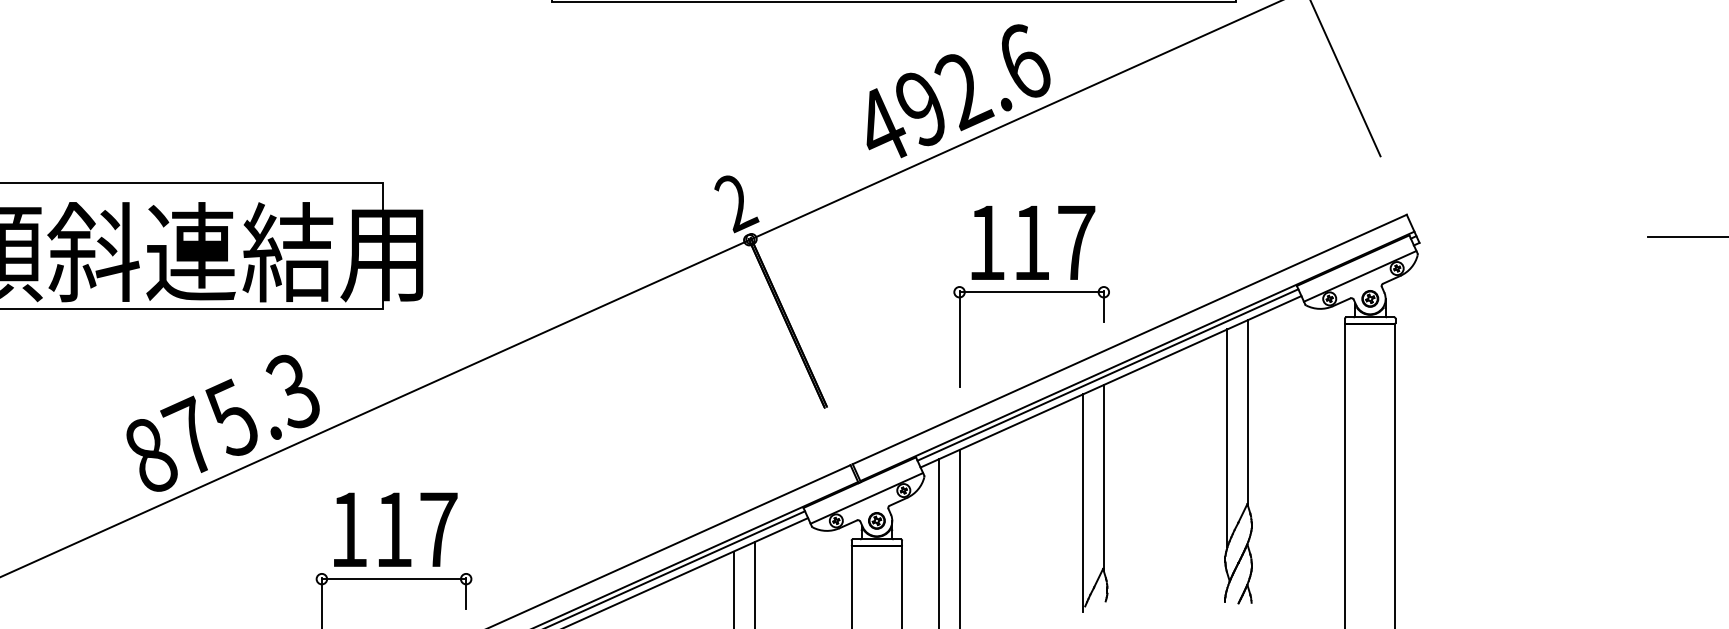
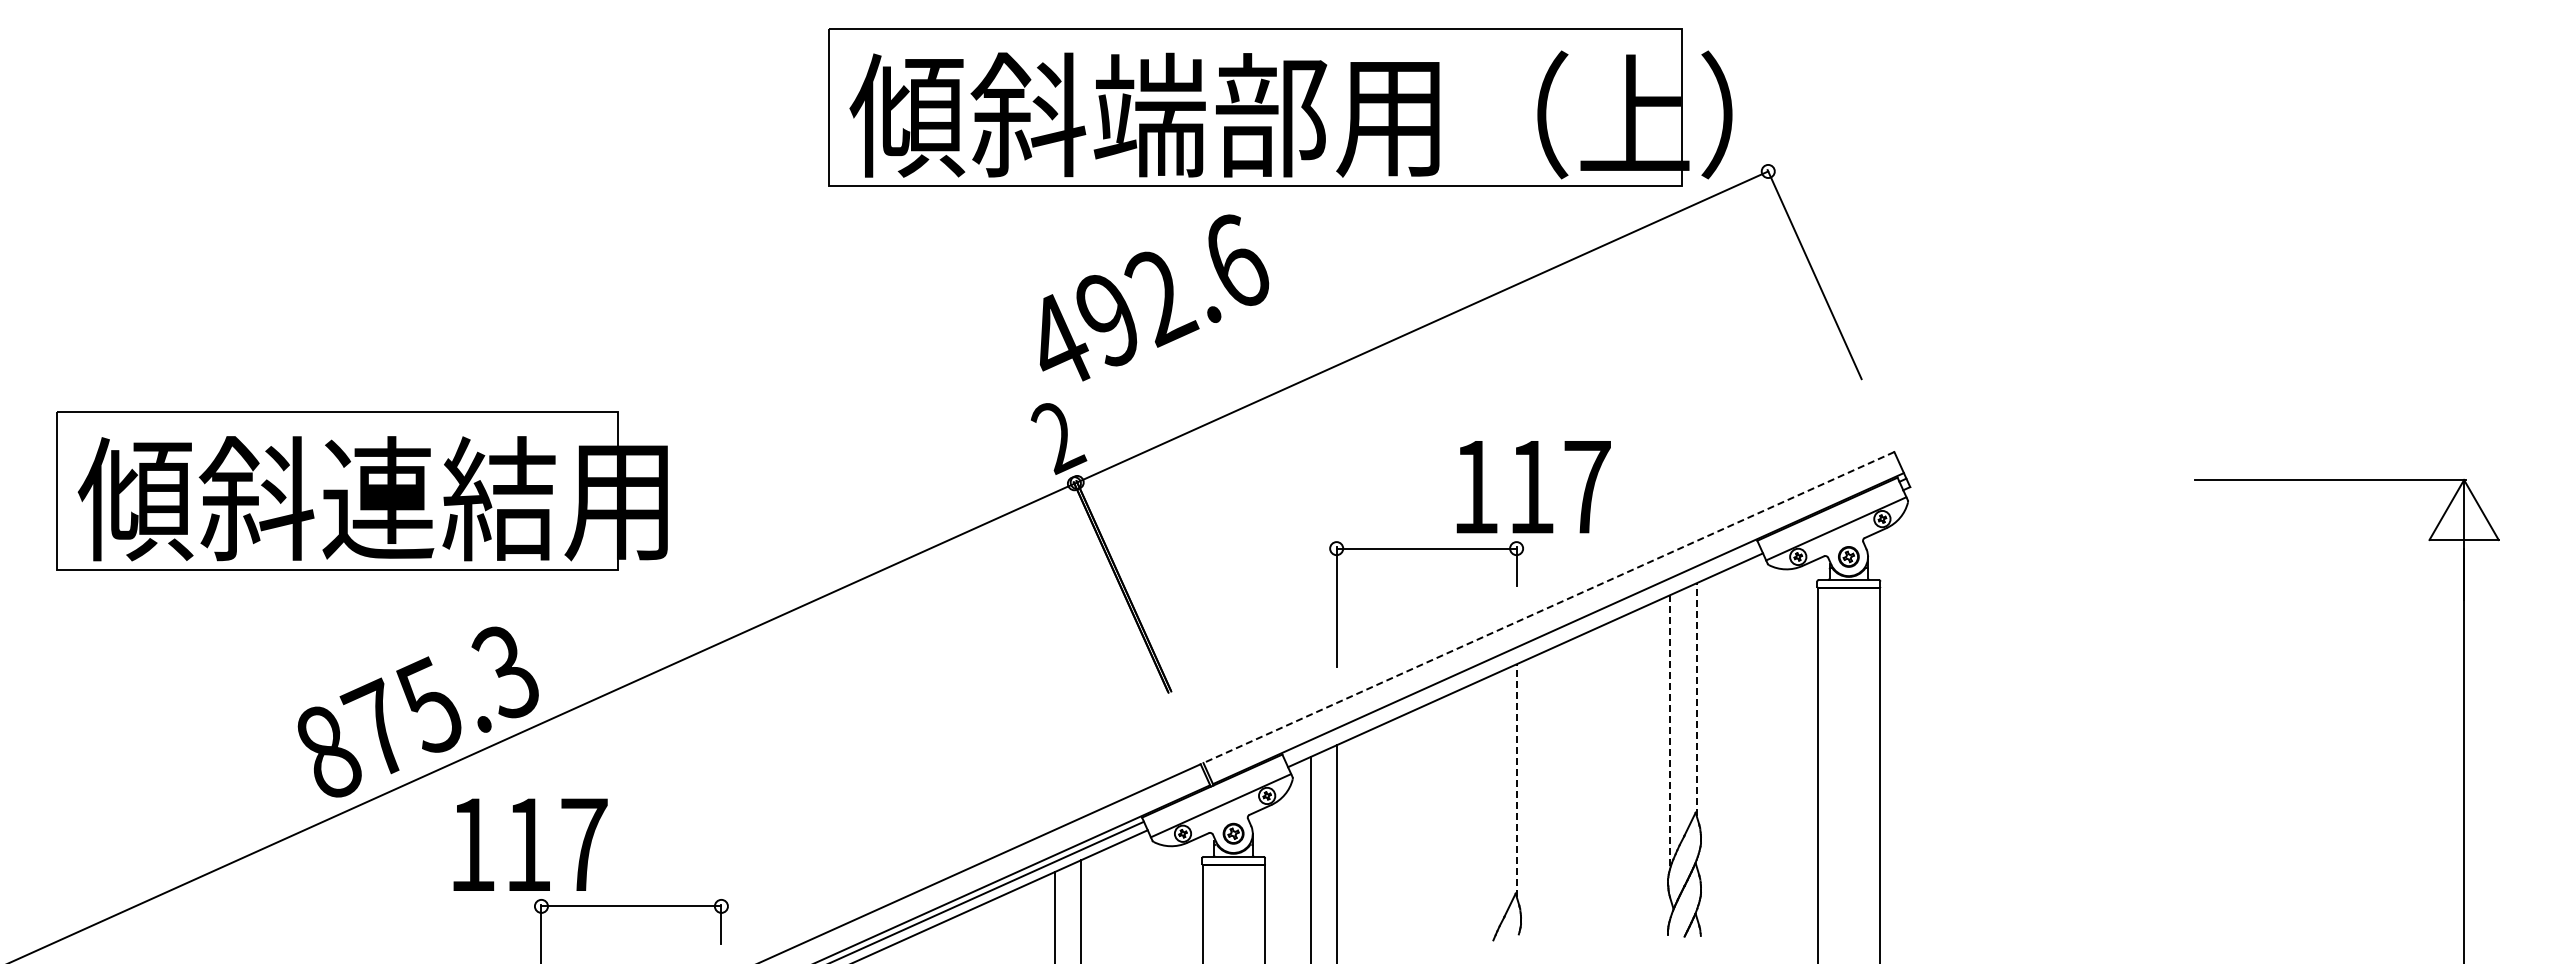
text: (958, 90) -> (1154, 297), moved
text: (1033, 243) -> (1533, 487), moved
line: (1129, 339) -> (1548, 607), solid -> dashed
line: (1107, 374) -> (1521, 651), removed
line: (1248, 413) -> (1696, 699), solid -> dashed
line: (1227, 438) -> (1670, 730), solid -> dashed
line: (1103, 477) -> (1516, 779), solid -> dashed
line: (1082, 503) -> (1490, 811), removed
text: (395, 529) -> (530, 844), moved

